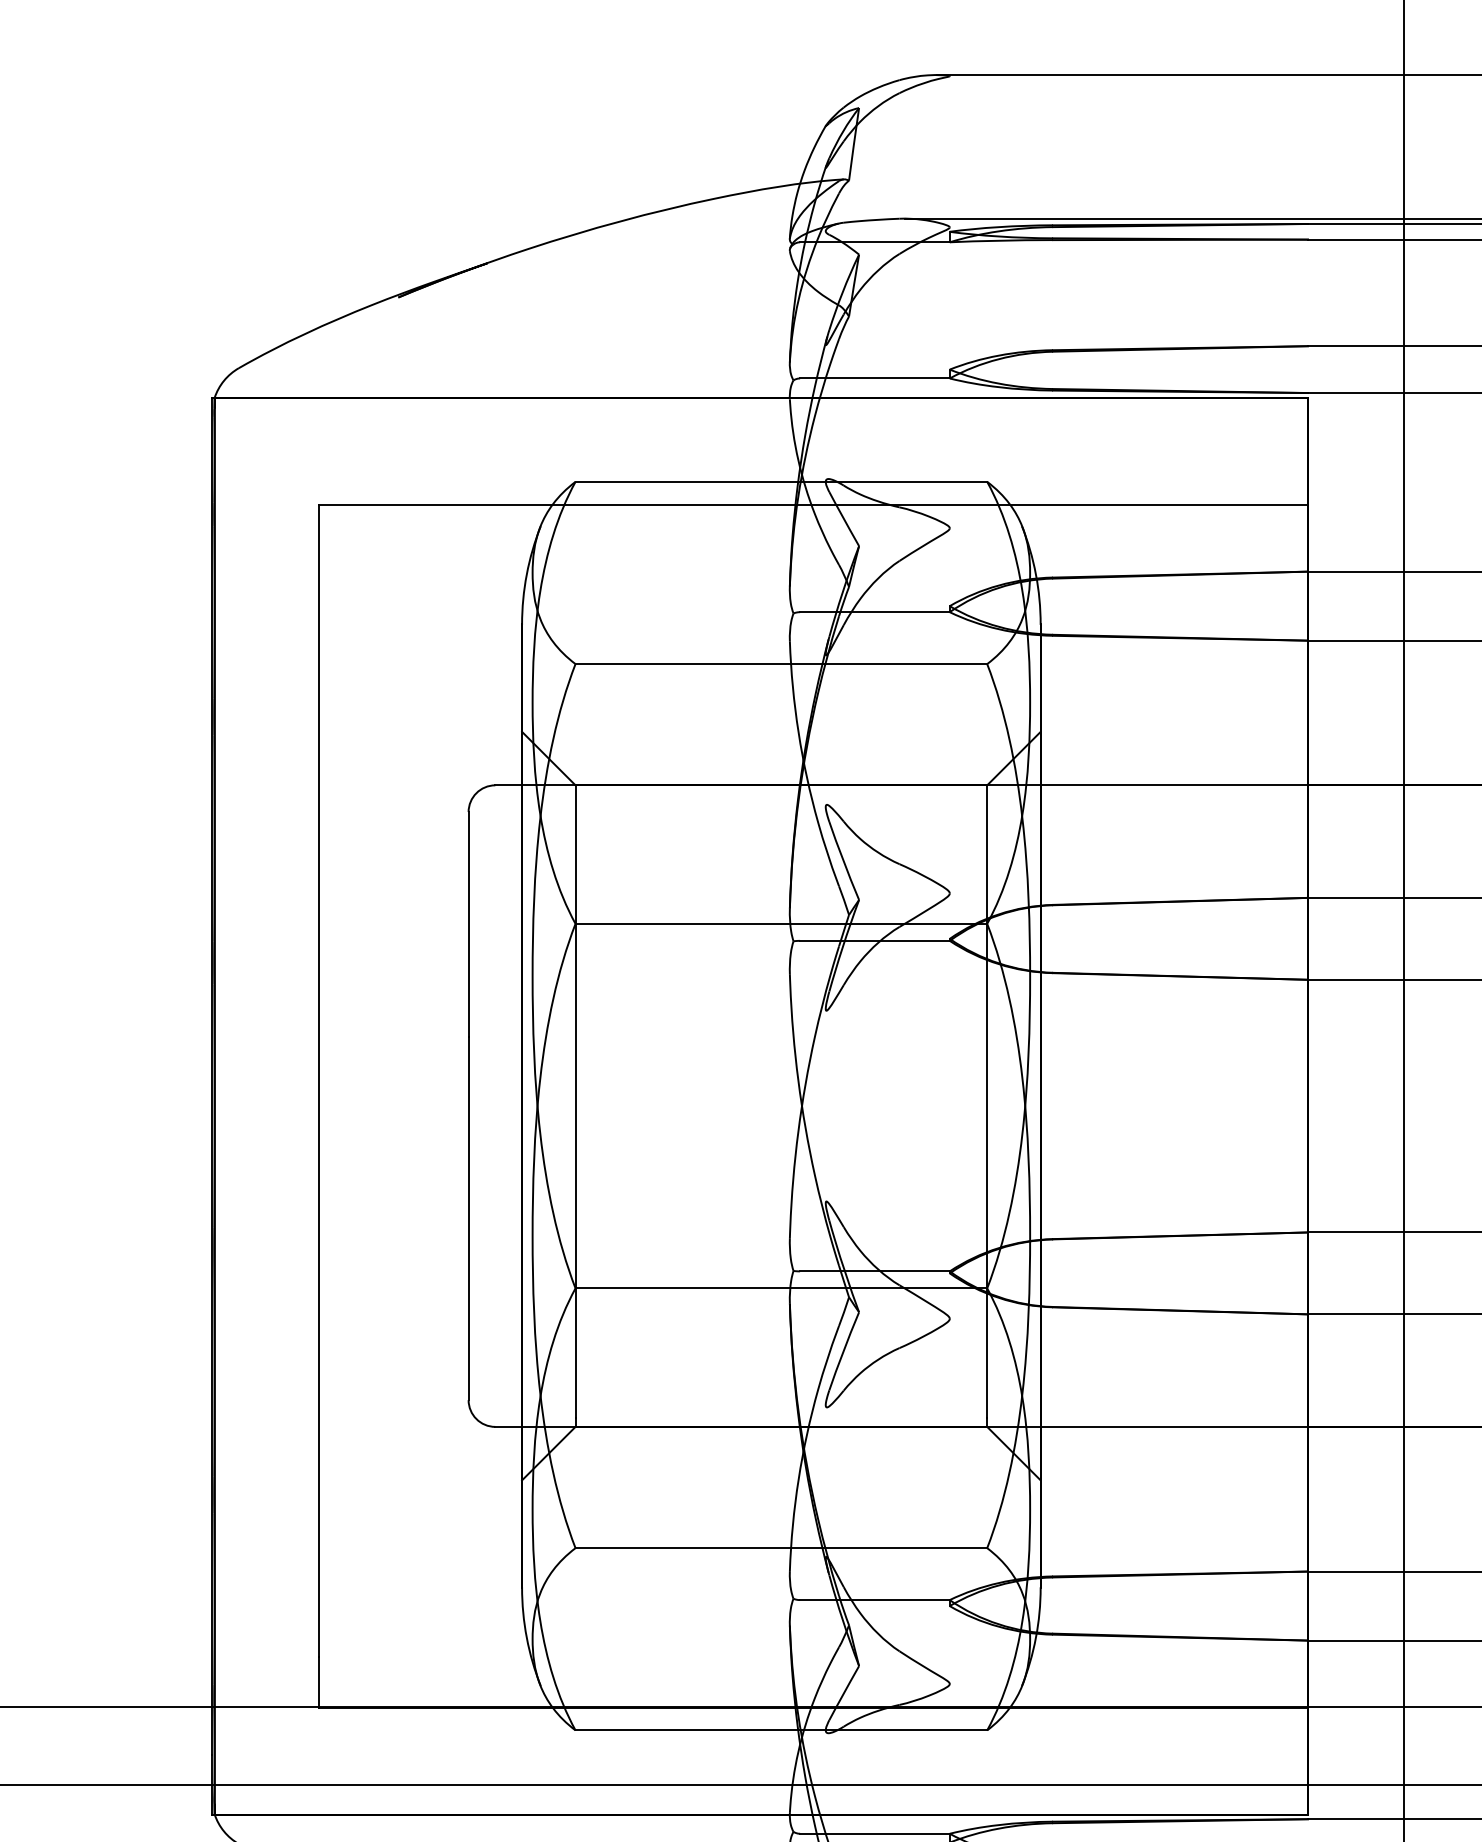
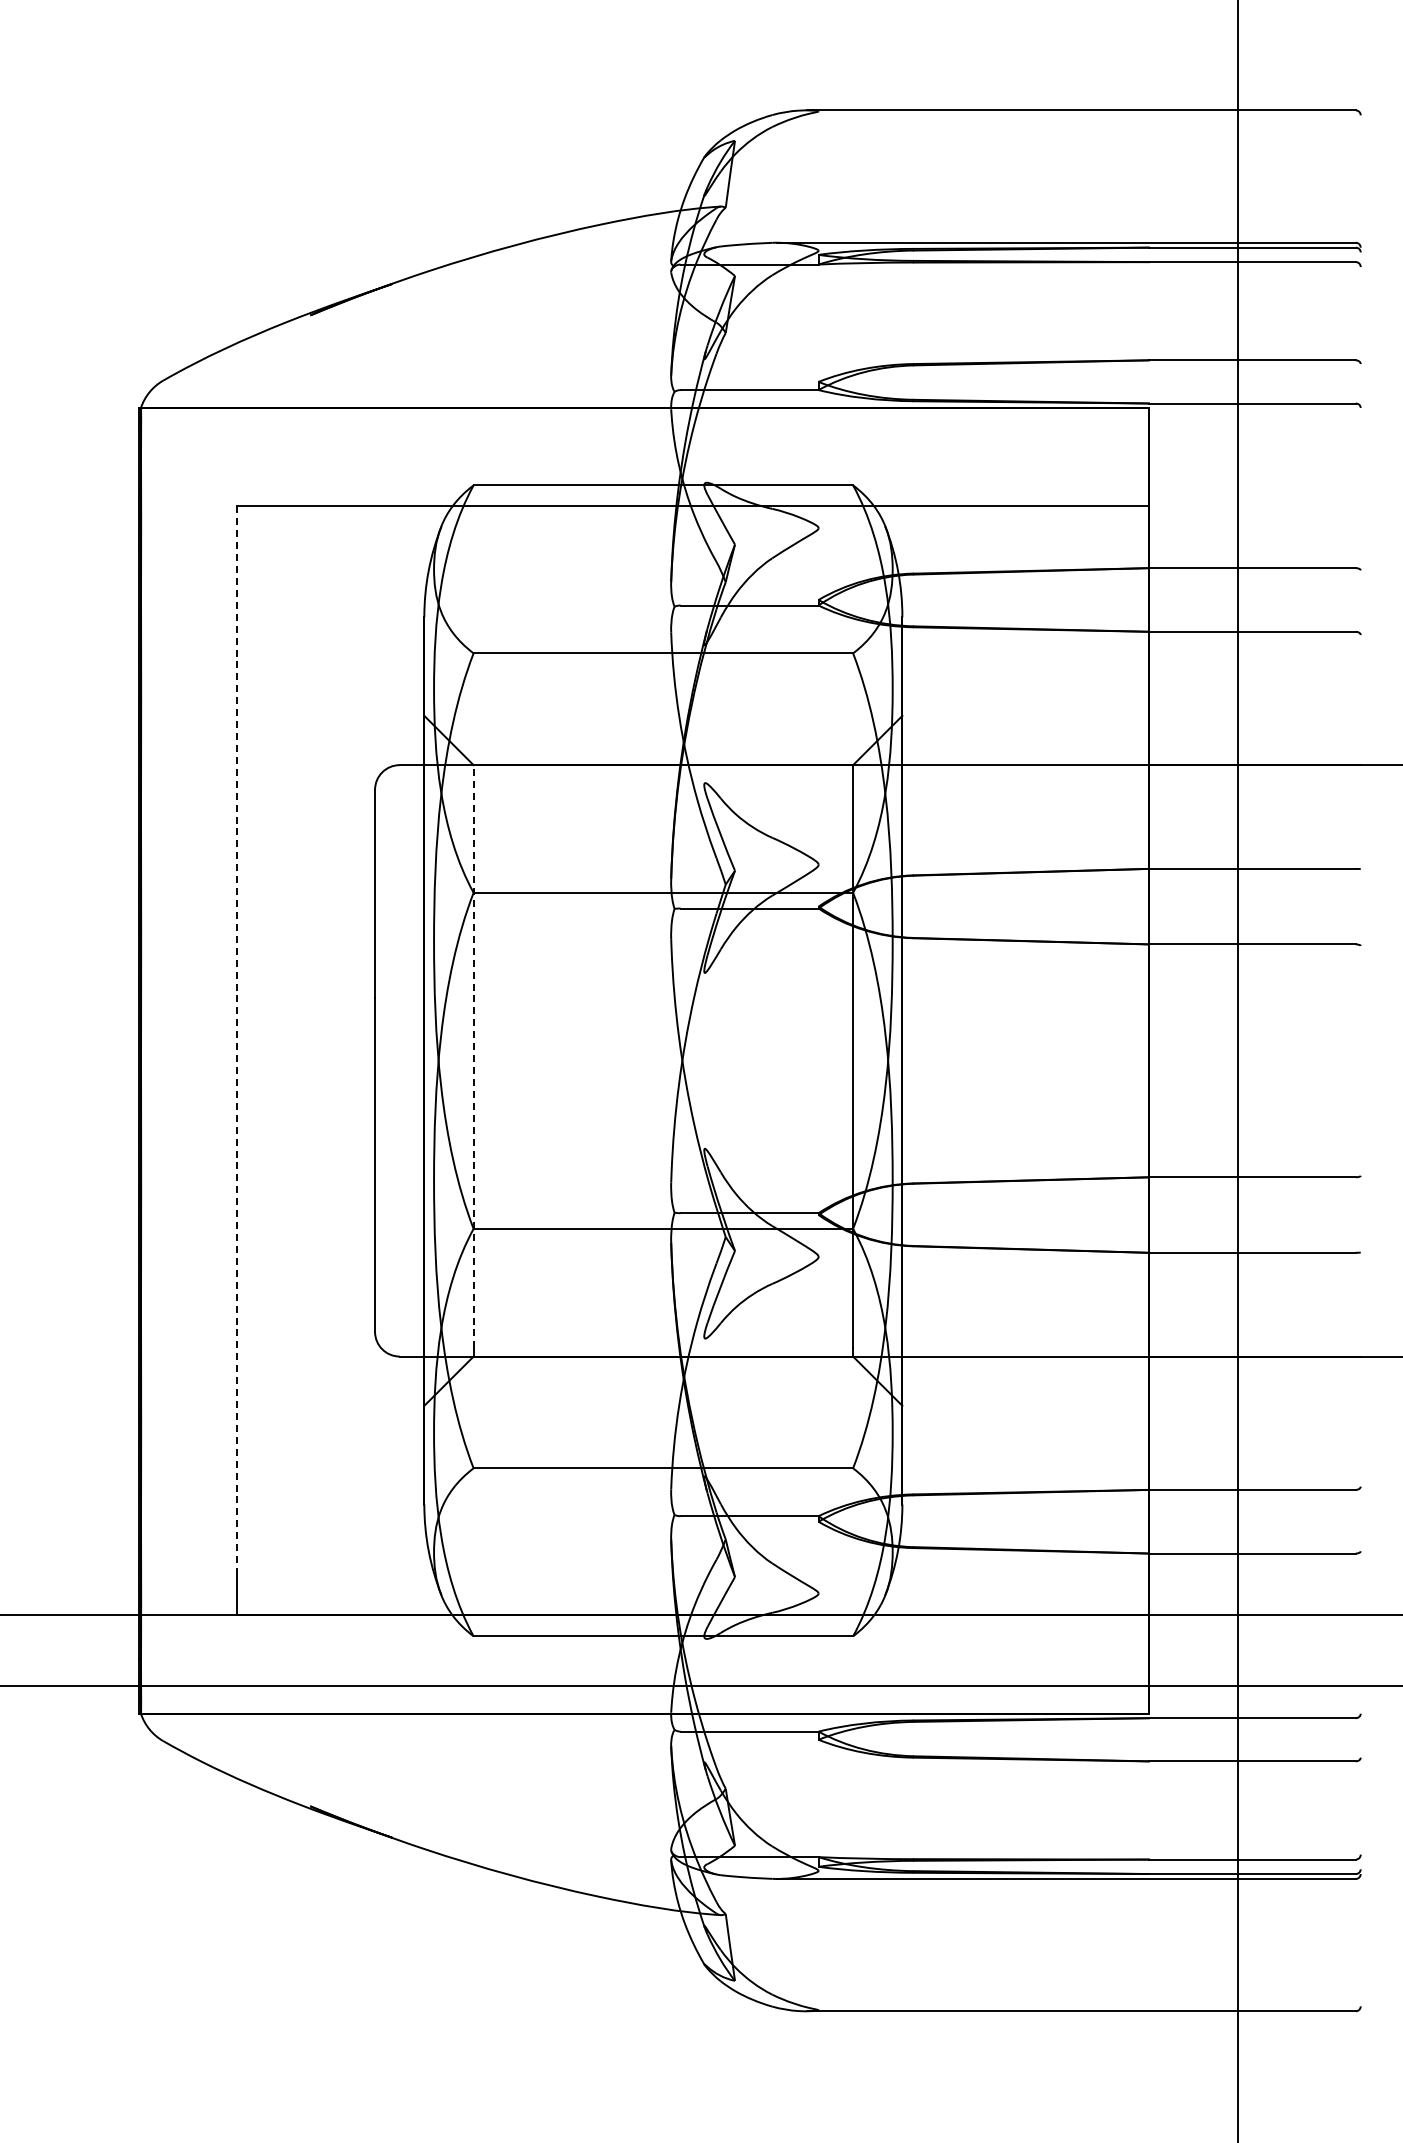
line: (319, 1081) -> (237, 1038), solid -> dashed
line: (575, 1101) -> (473, 1056), solid -> dashed

